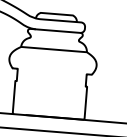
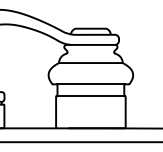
line: (51, 71) -> (90, 84), added
line: (50, 84) -> (90, 96), added

